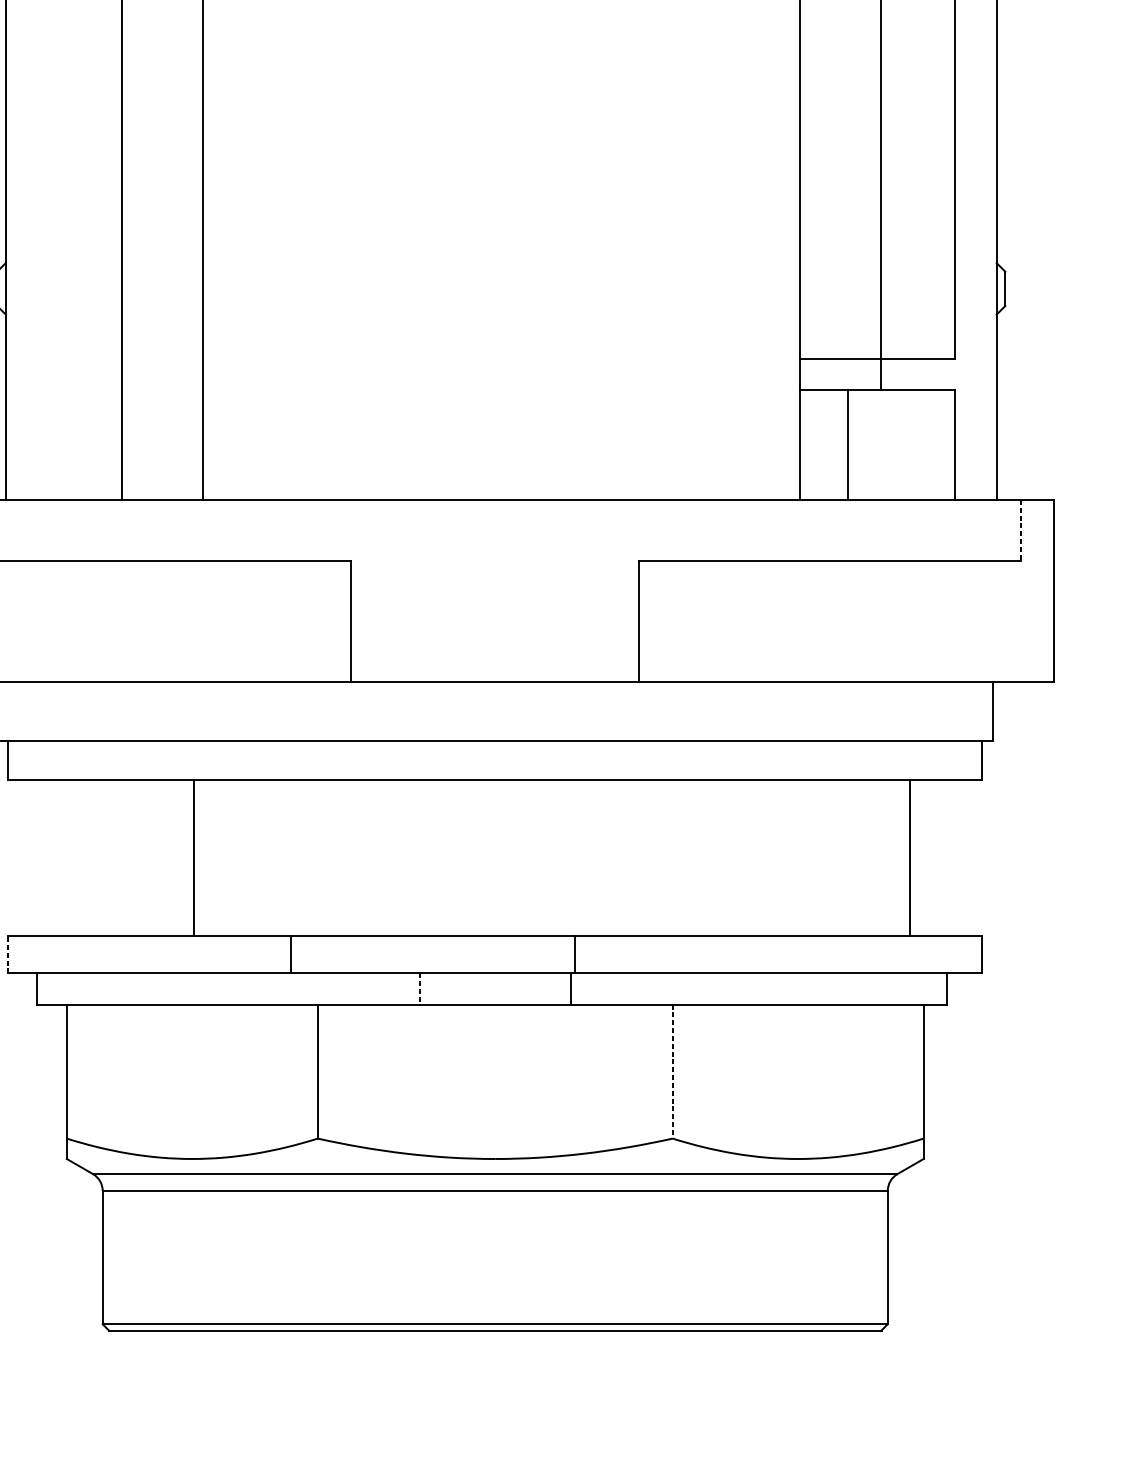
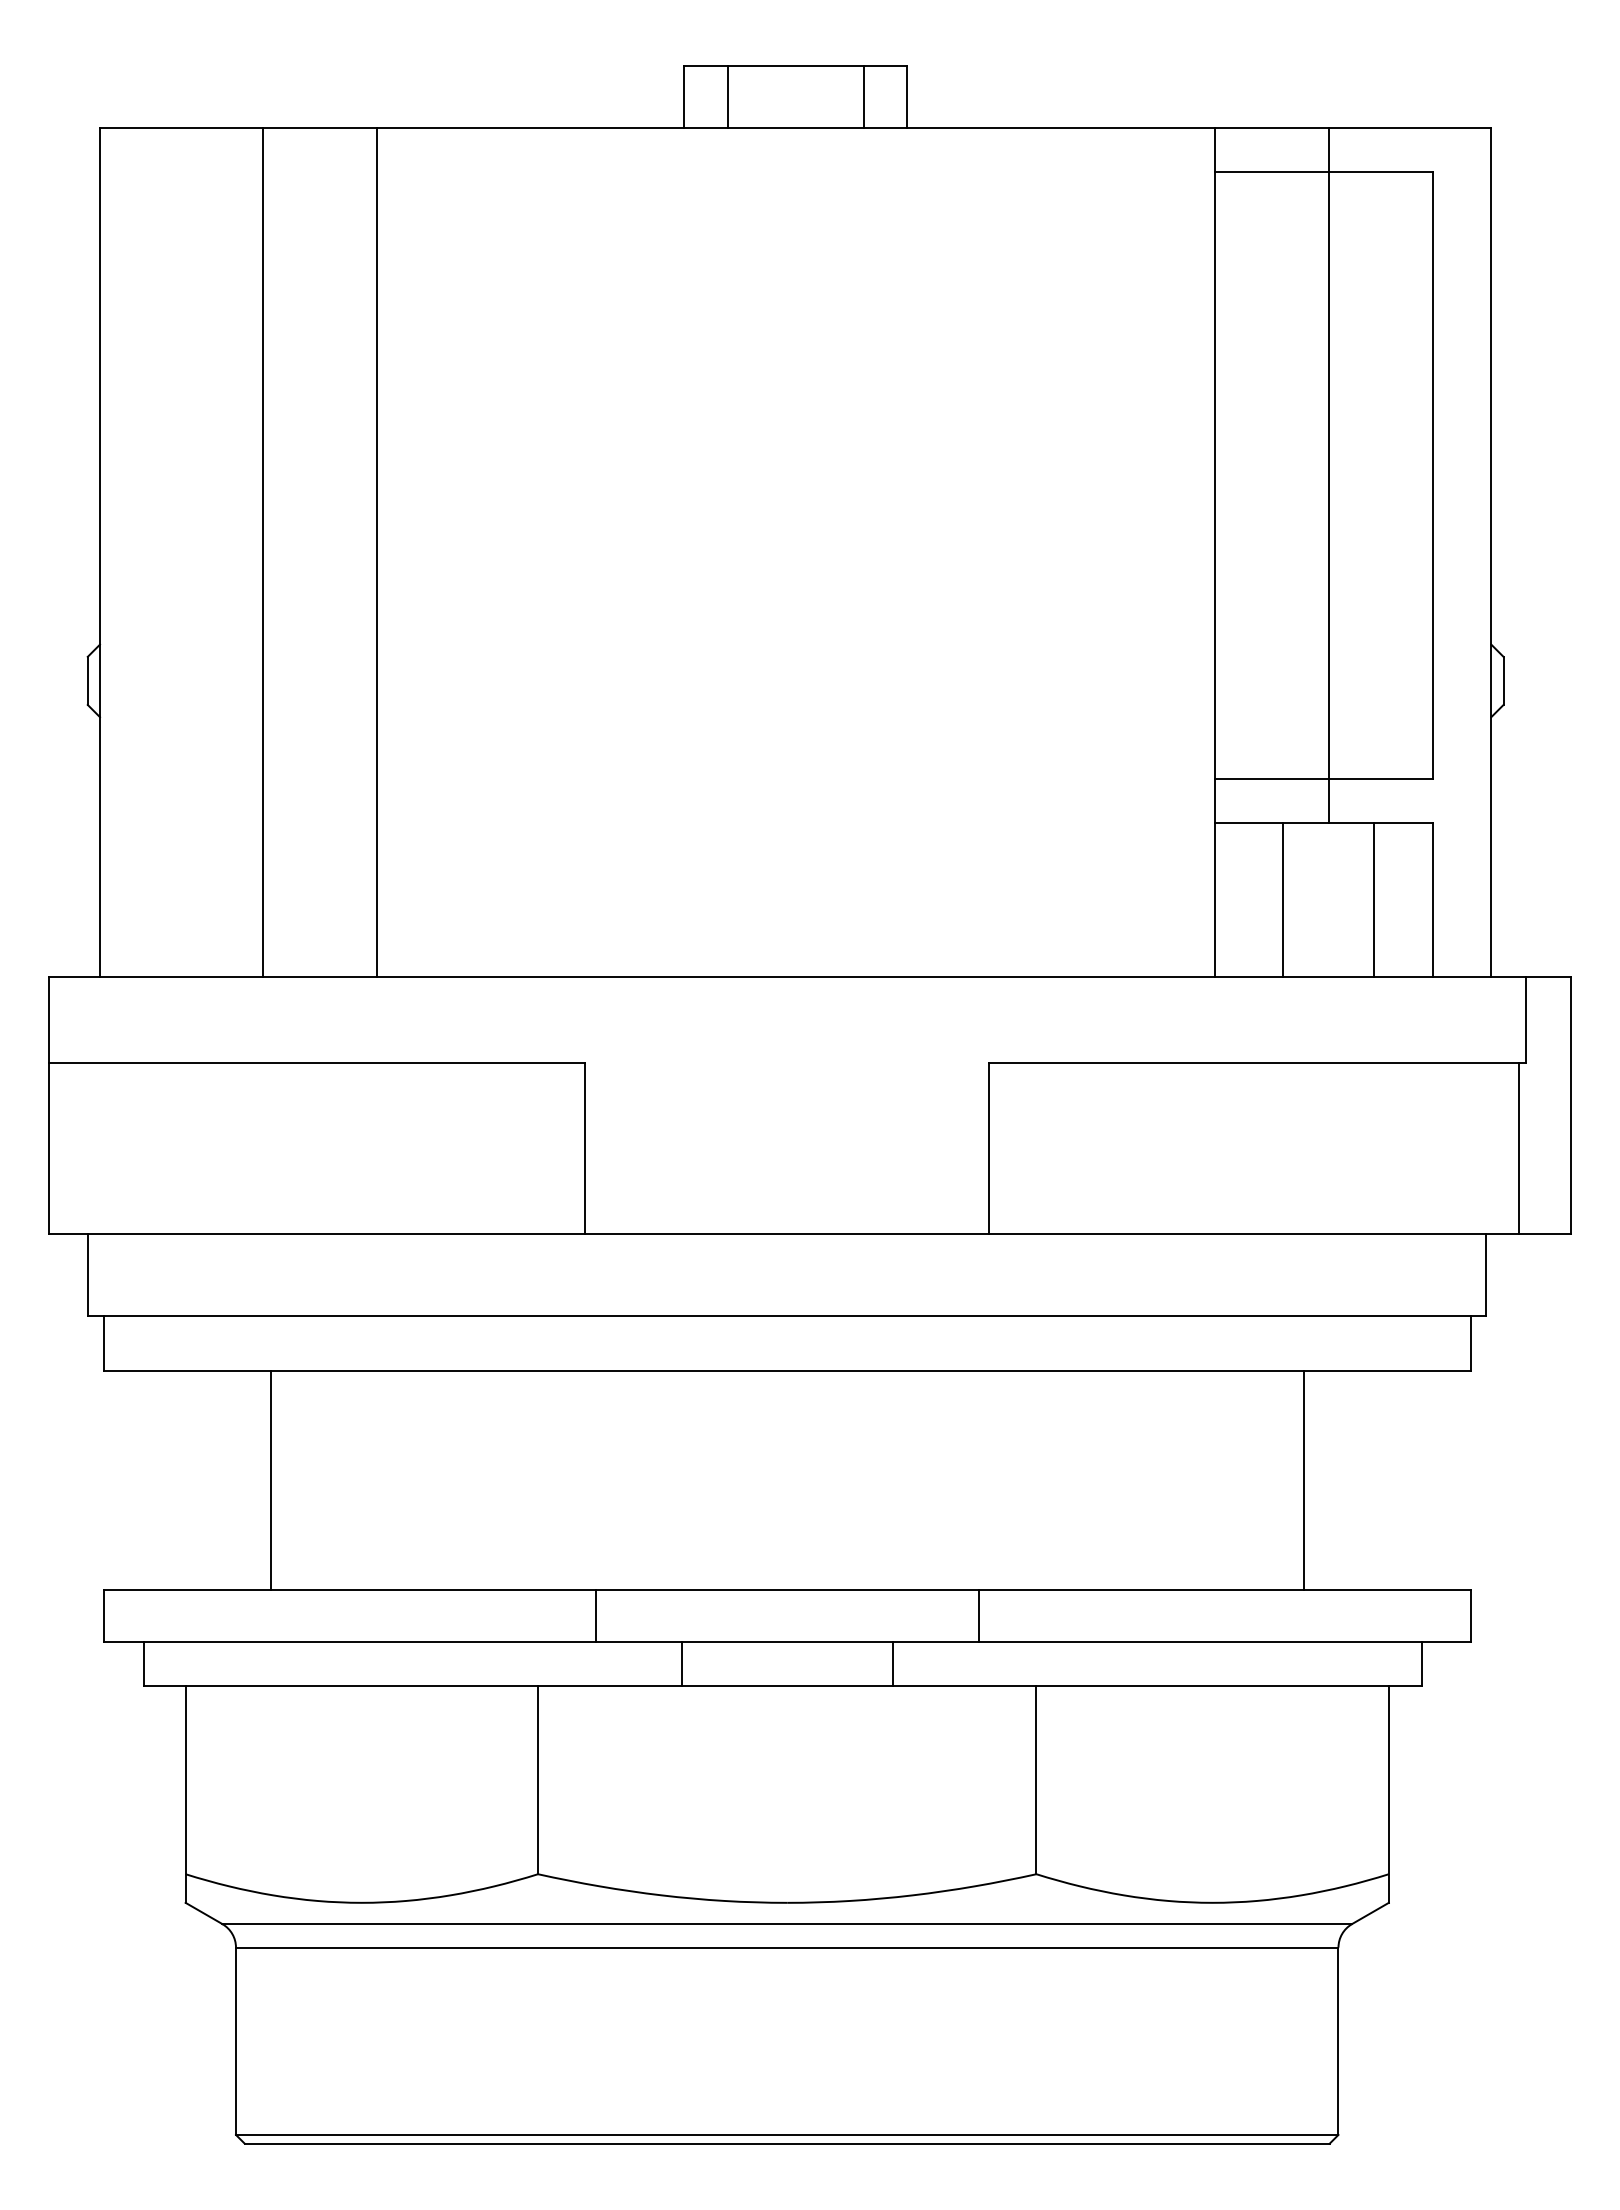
line: (913, 445) -> (1374, 900), added
line: (1020, 529) -> (1525, 1019), dashed -> solid
line: (1016, 621) -> (1519, 1147), added
line: (193, 858) -> (270, 1480), moved
line: (909, 858) -> (1303, 1480), moved
line: (8, 954) -> (103, 1615), dashed -> solid
line: (290, 954) -> (595, 1615), moved
line: (574, 954) -> (978, 1615), moved
line: (419, 989) -> (681, 1664), dashed -> solid
line: (672, 1071) -> (1036, 1780), dashed -> solid

